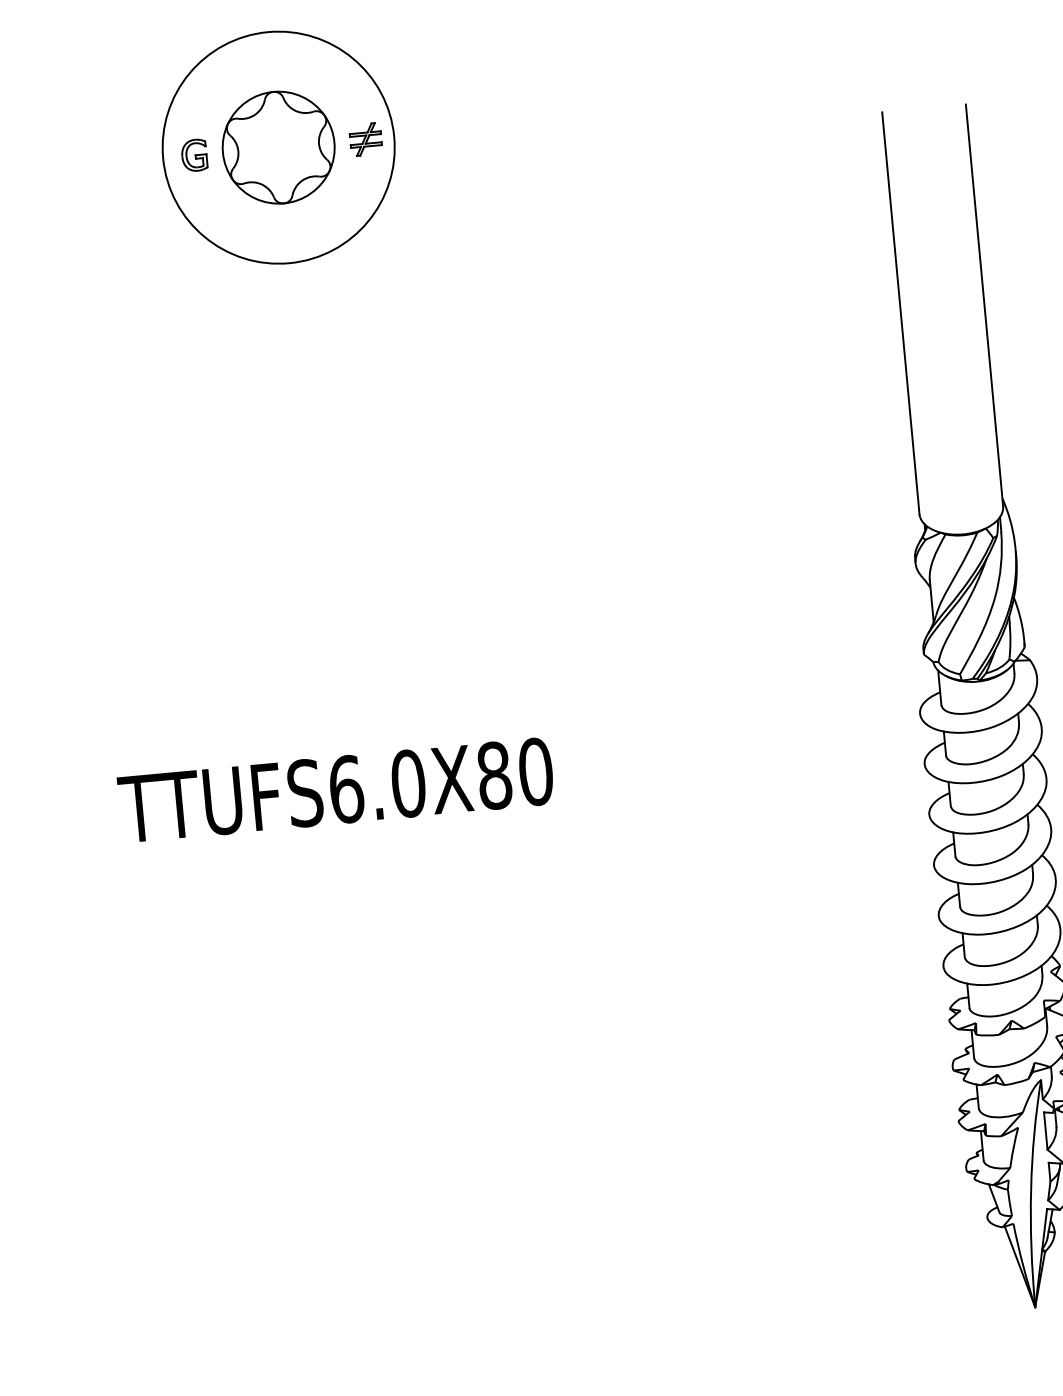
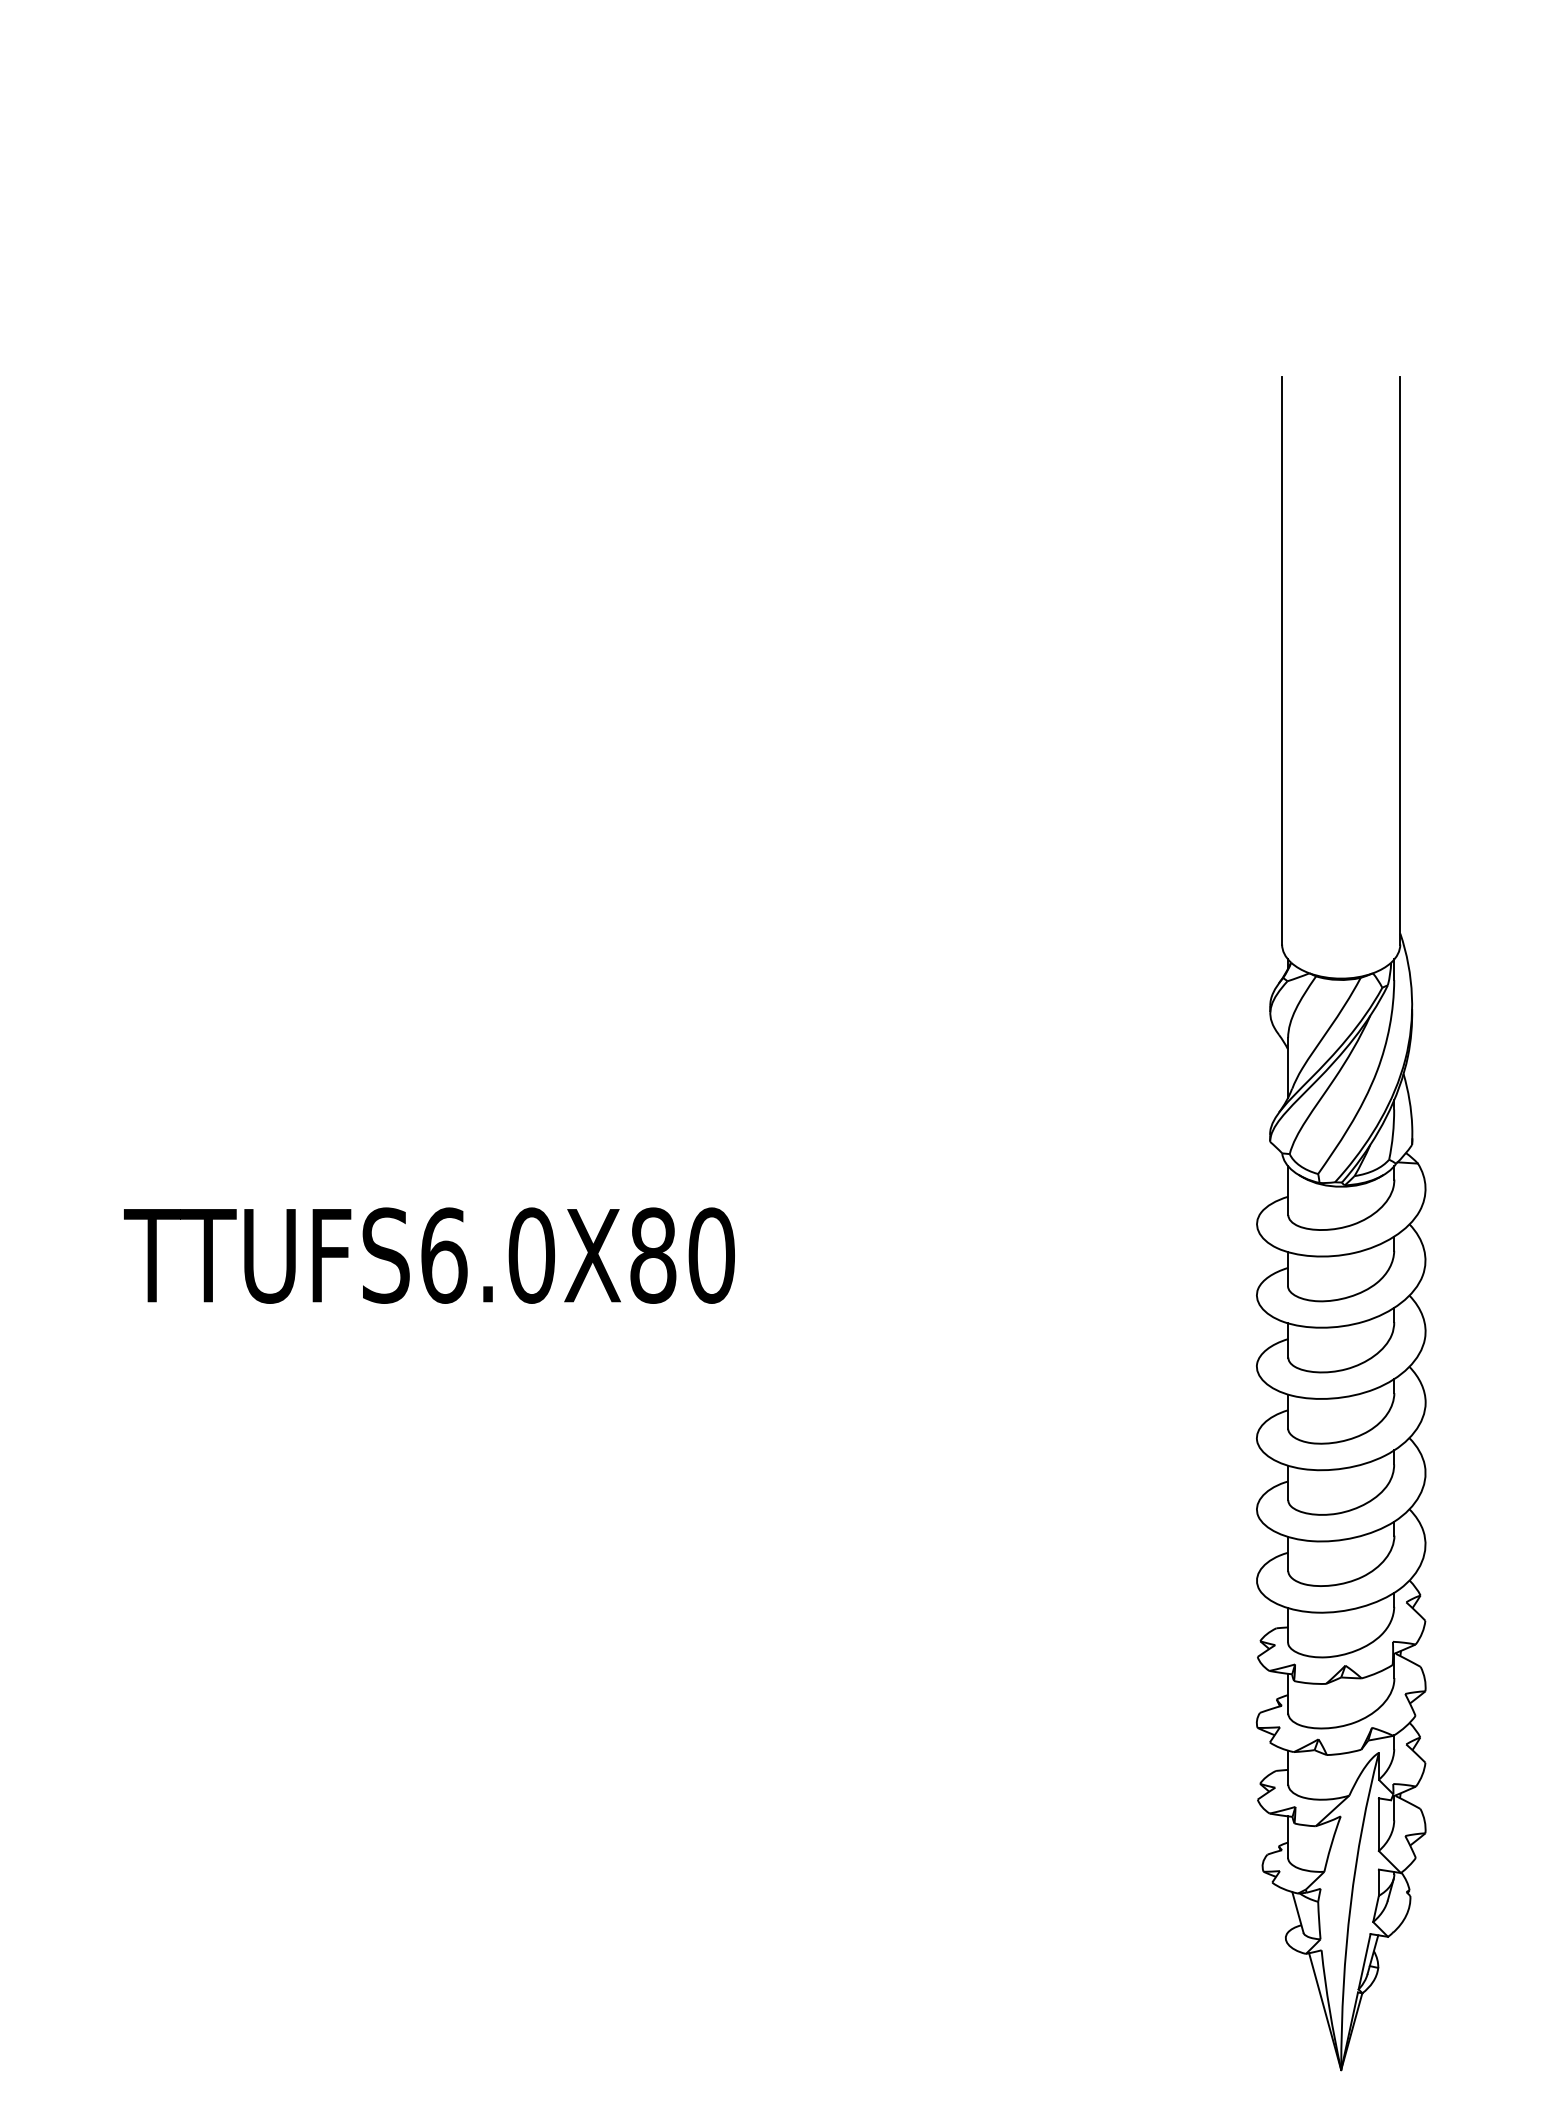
part: (278, 147) -> (432, 348), removed

